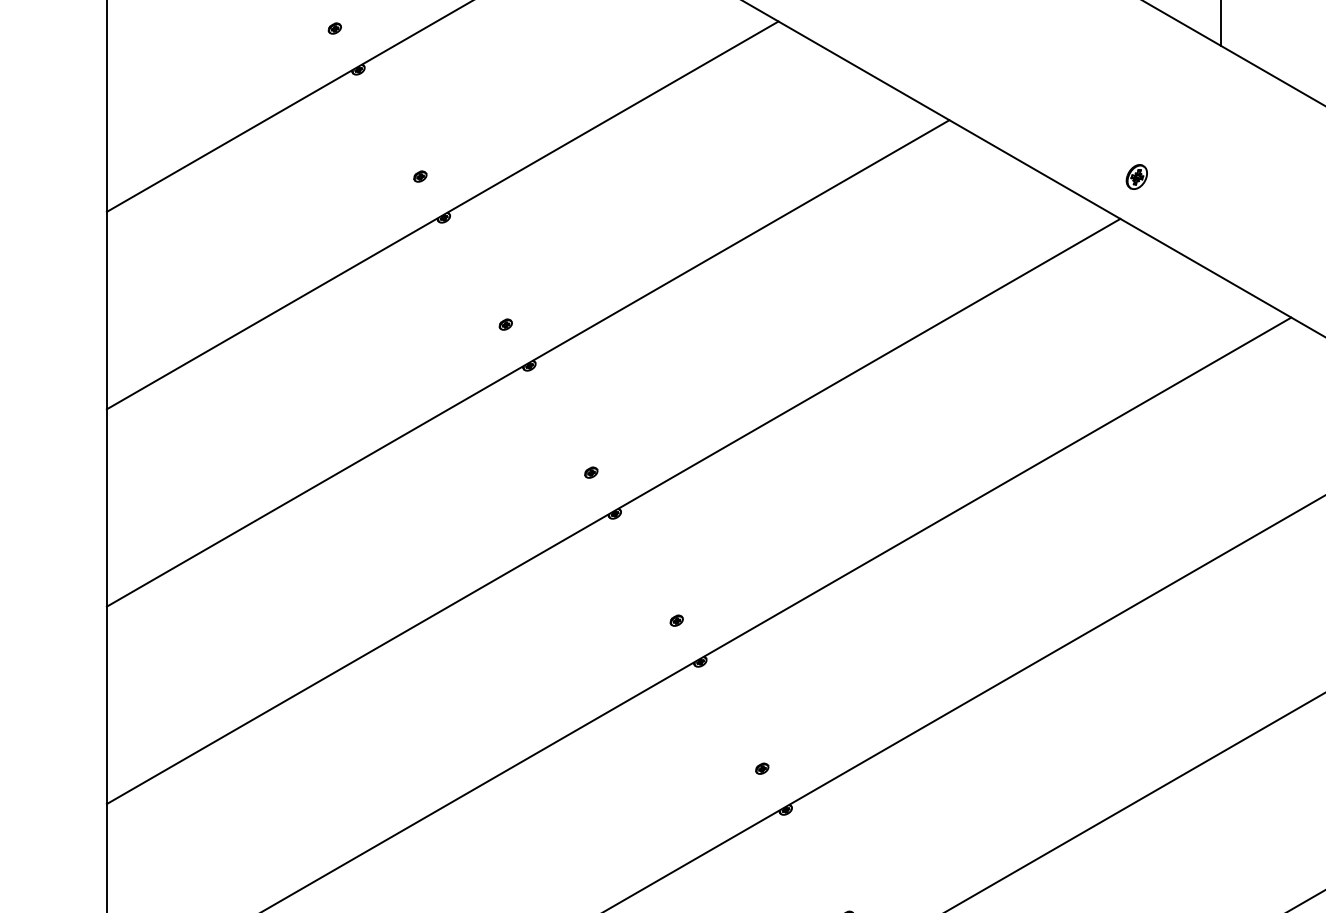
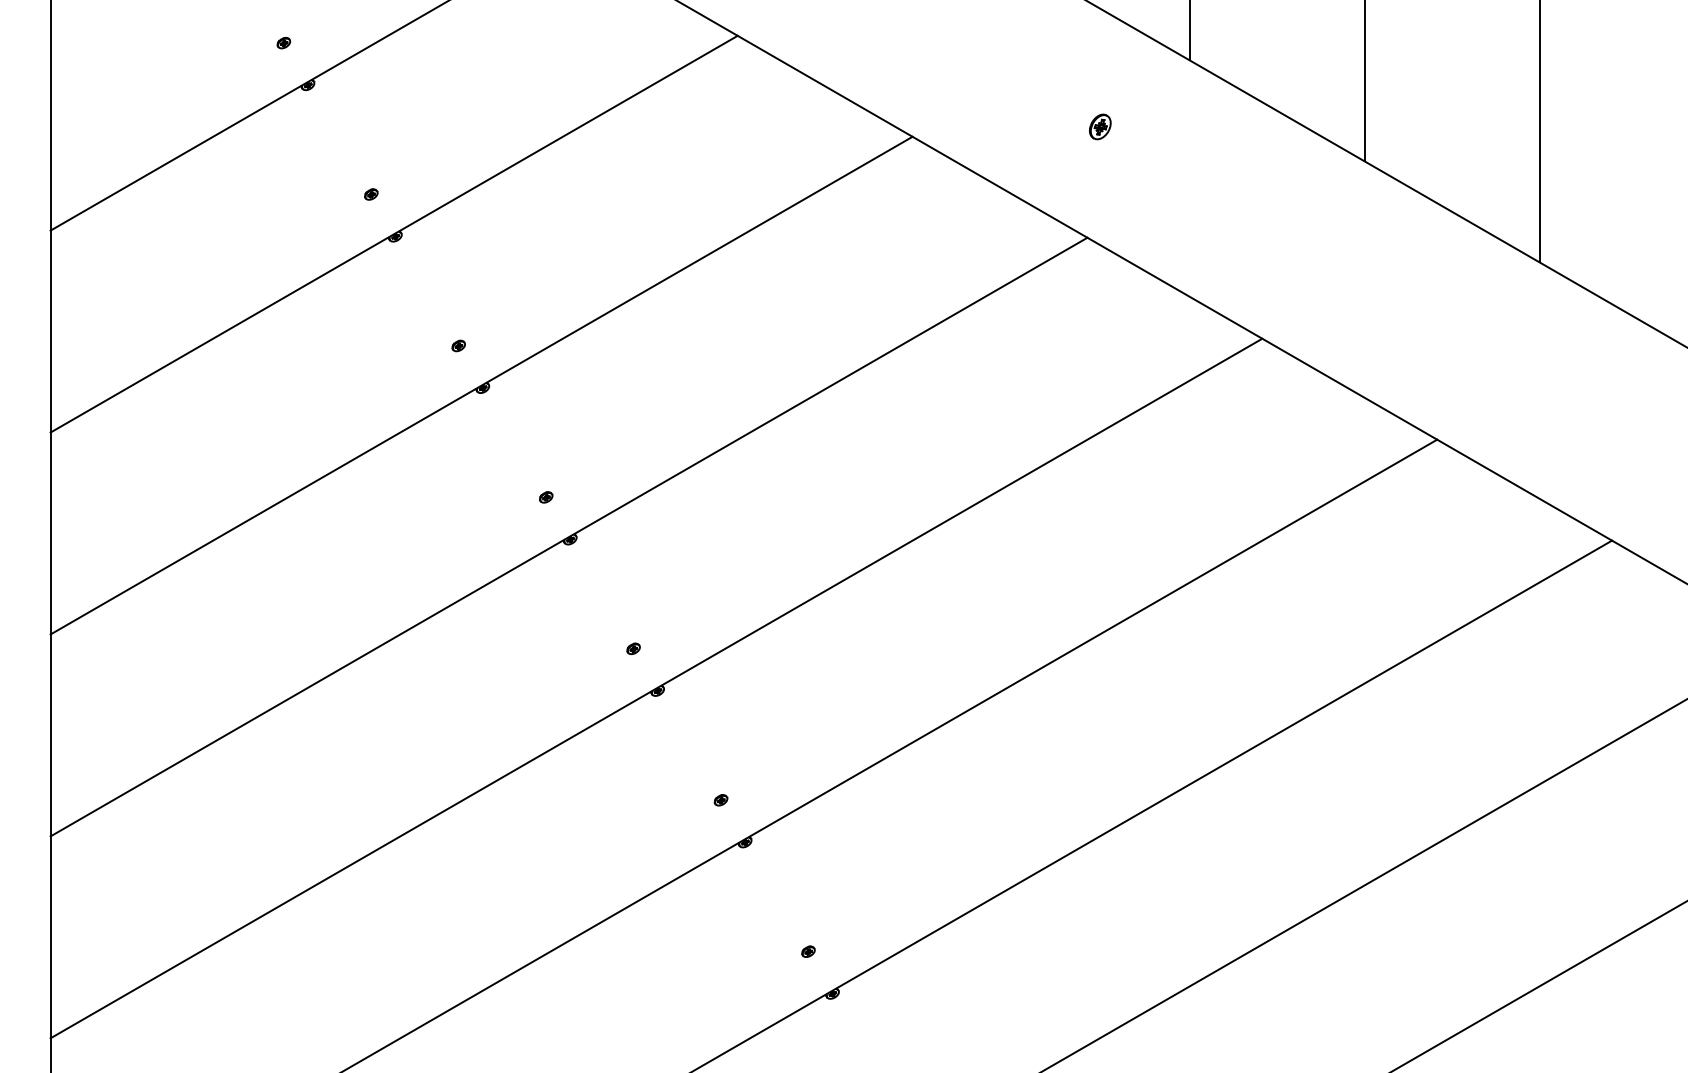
part: (1137, 176) -> (1100, 126), moved

